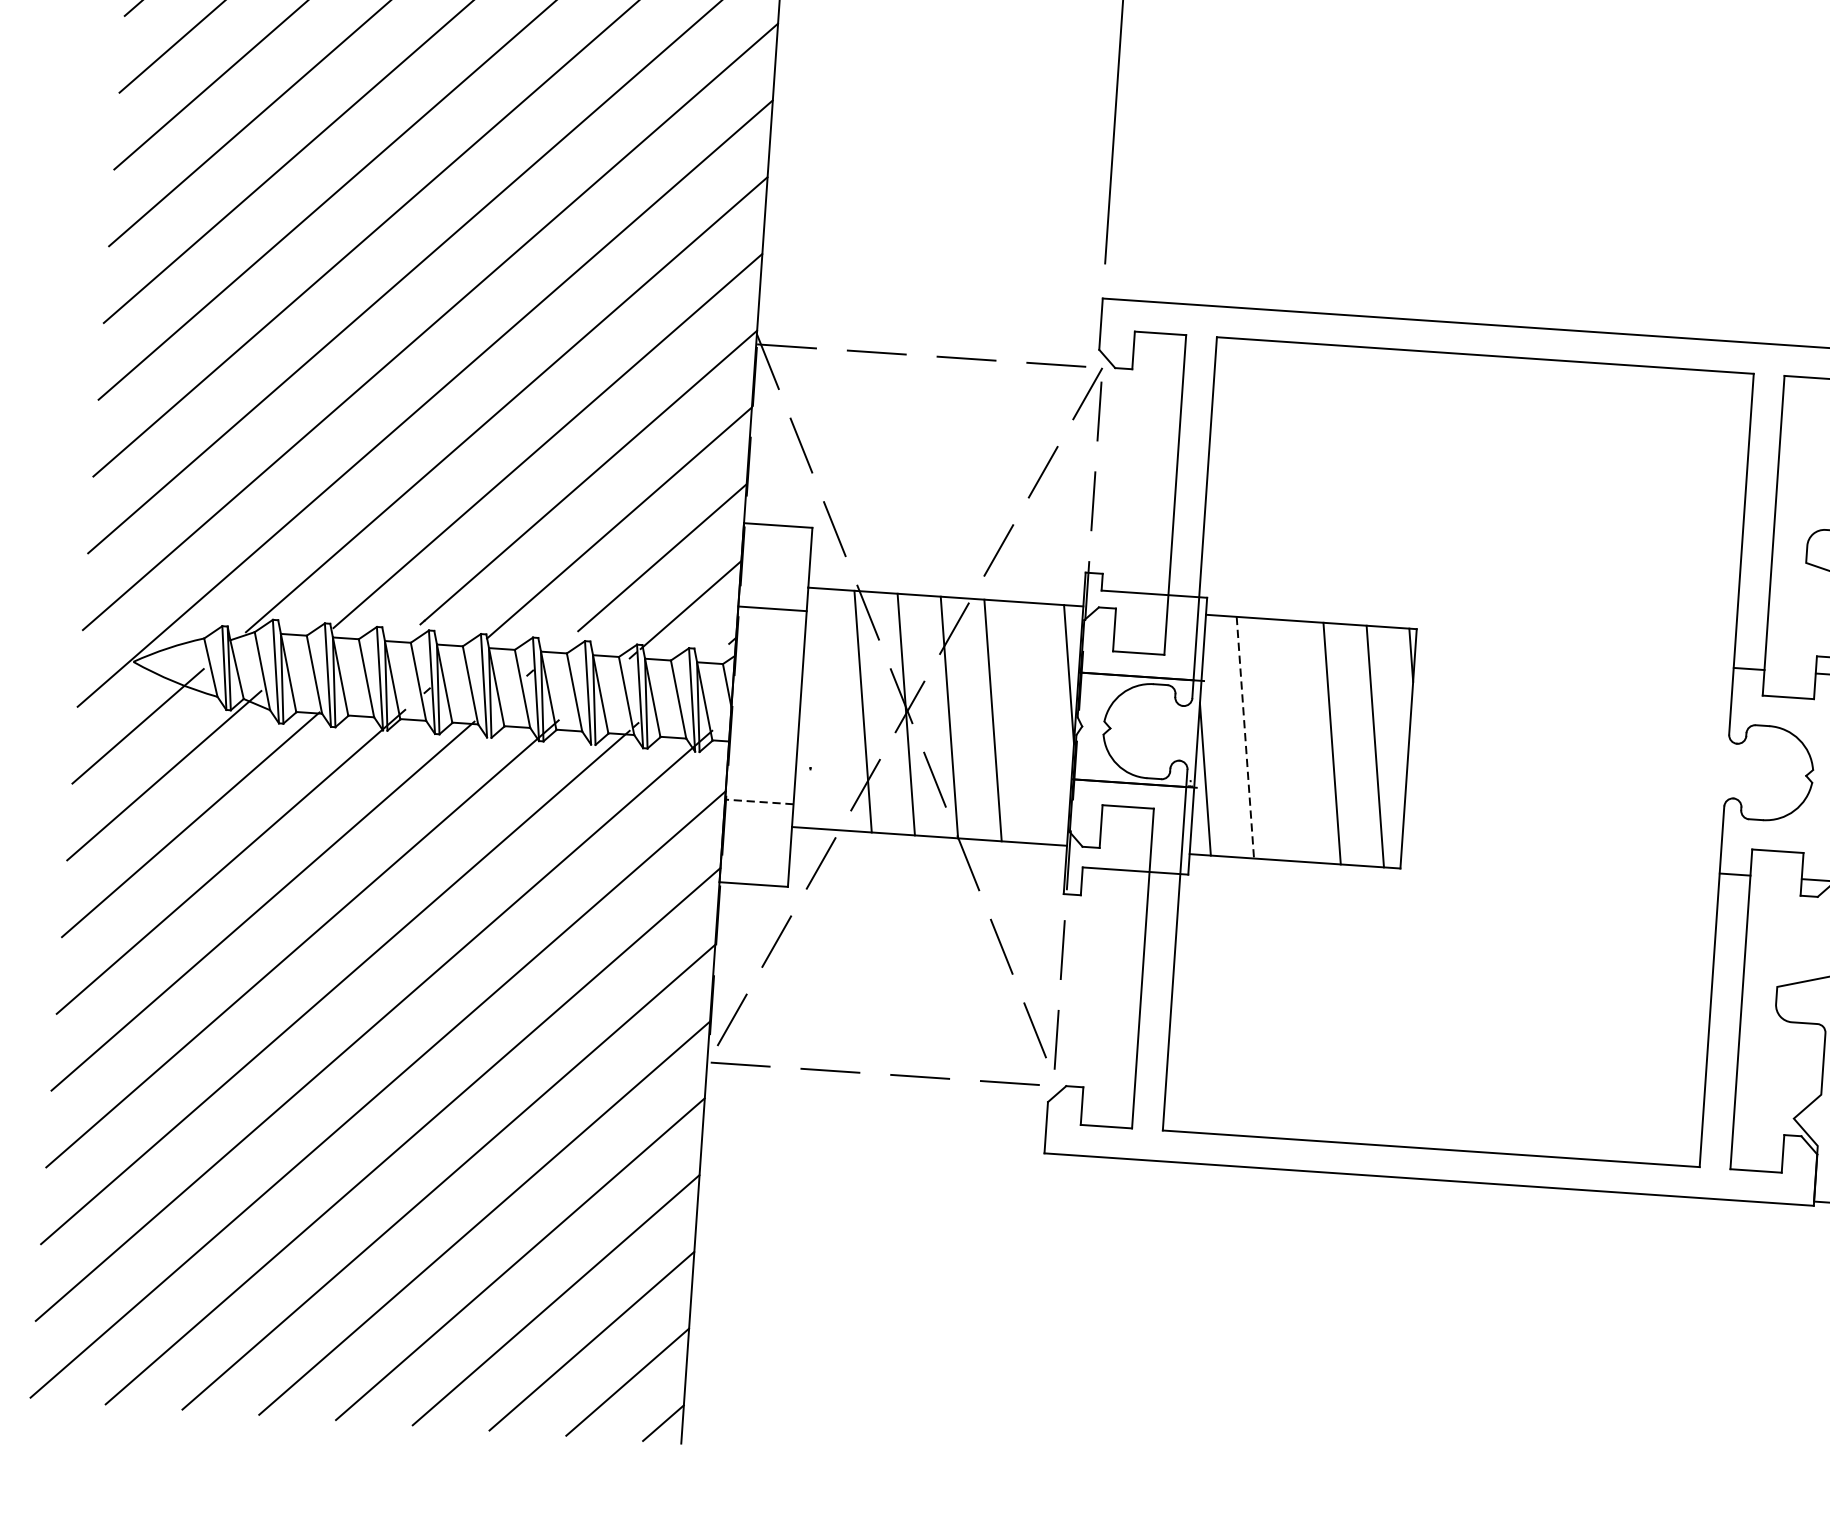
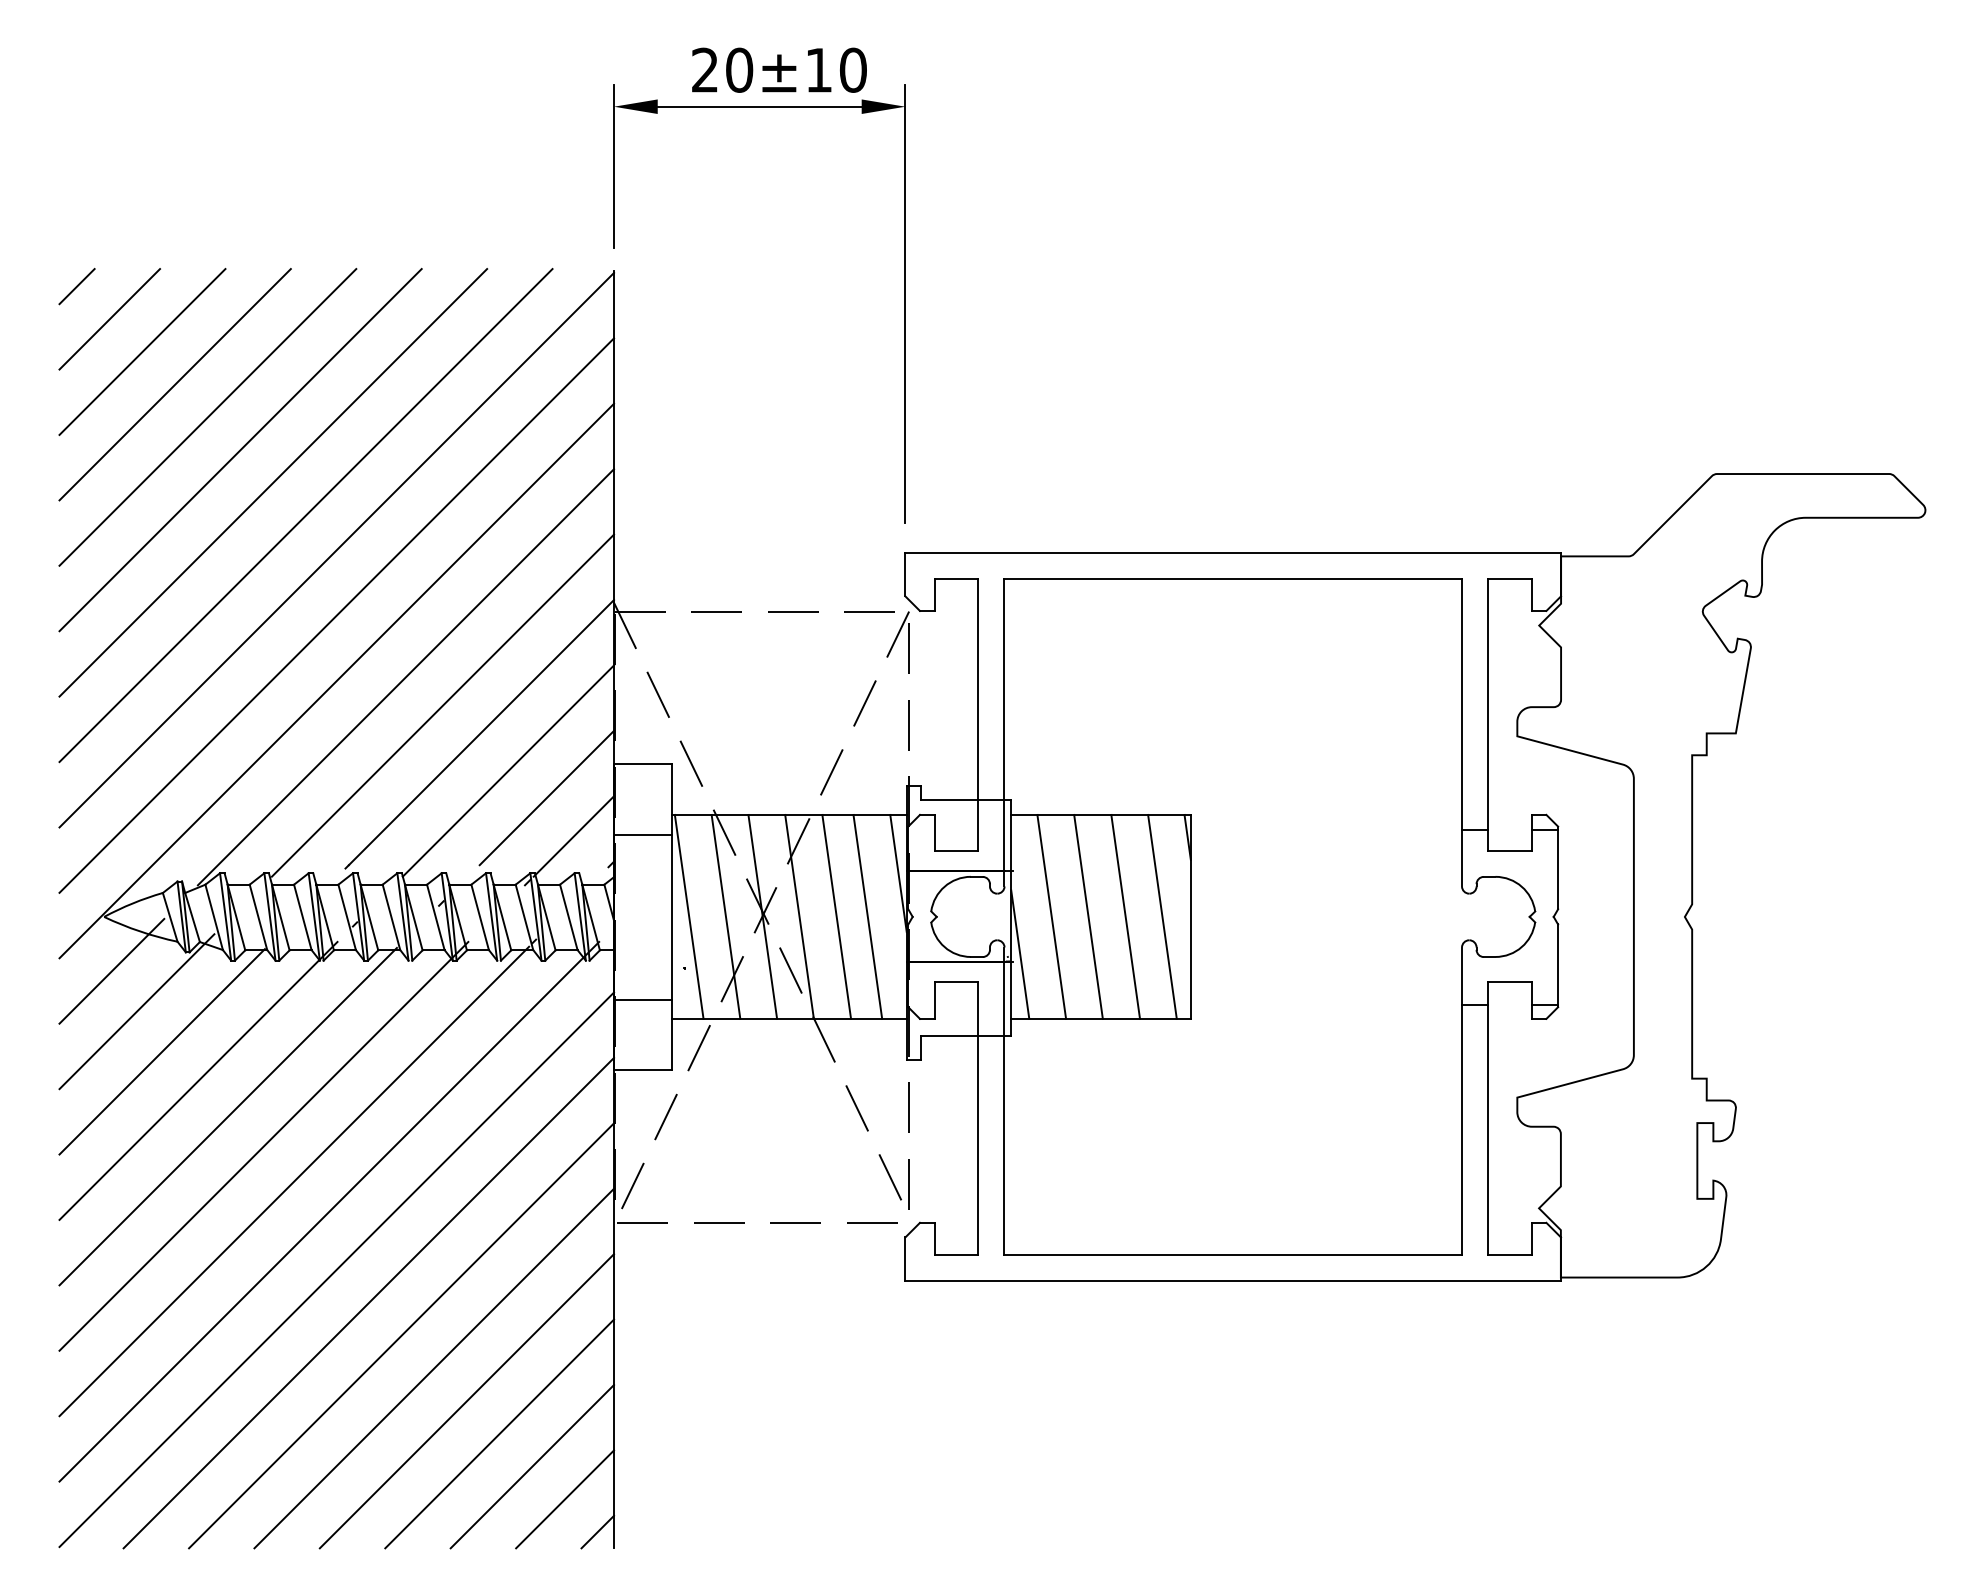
line: (819, 708) -> (688, 916), added
line: (1029, 722) -> (867, 916), added
line: (1245, 737) -> (1051, 916), dashed -> solid
line: (1288, 740) -> (1088, 916), added
line: (758, 801) -> (642, 999), dashed -> solid

